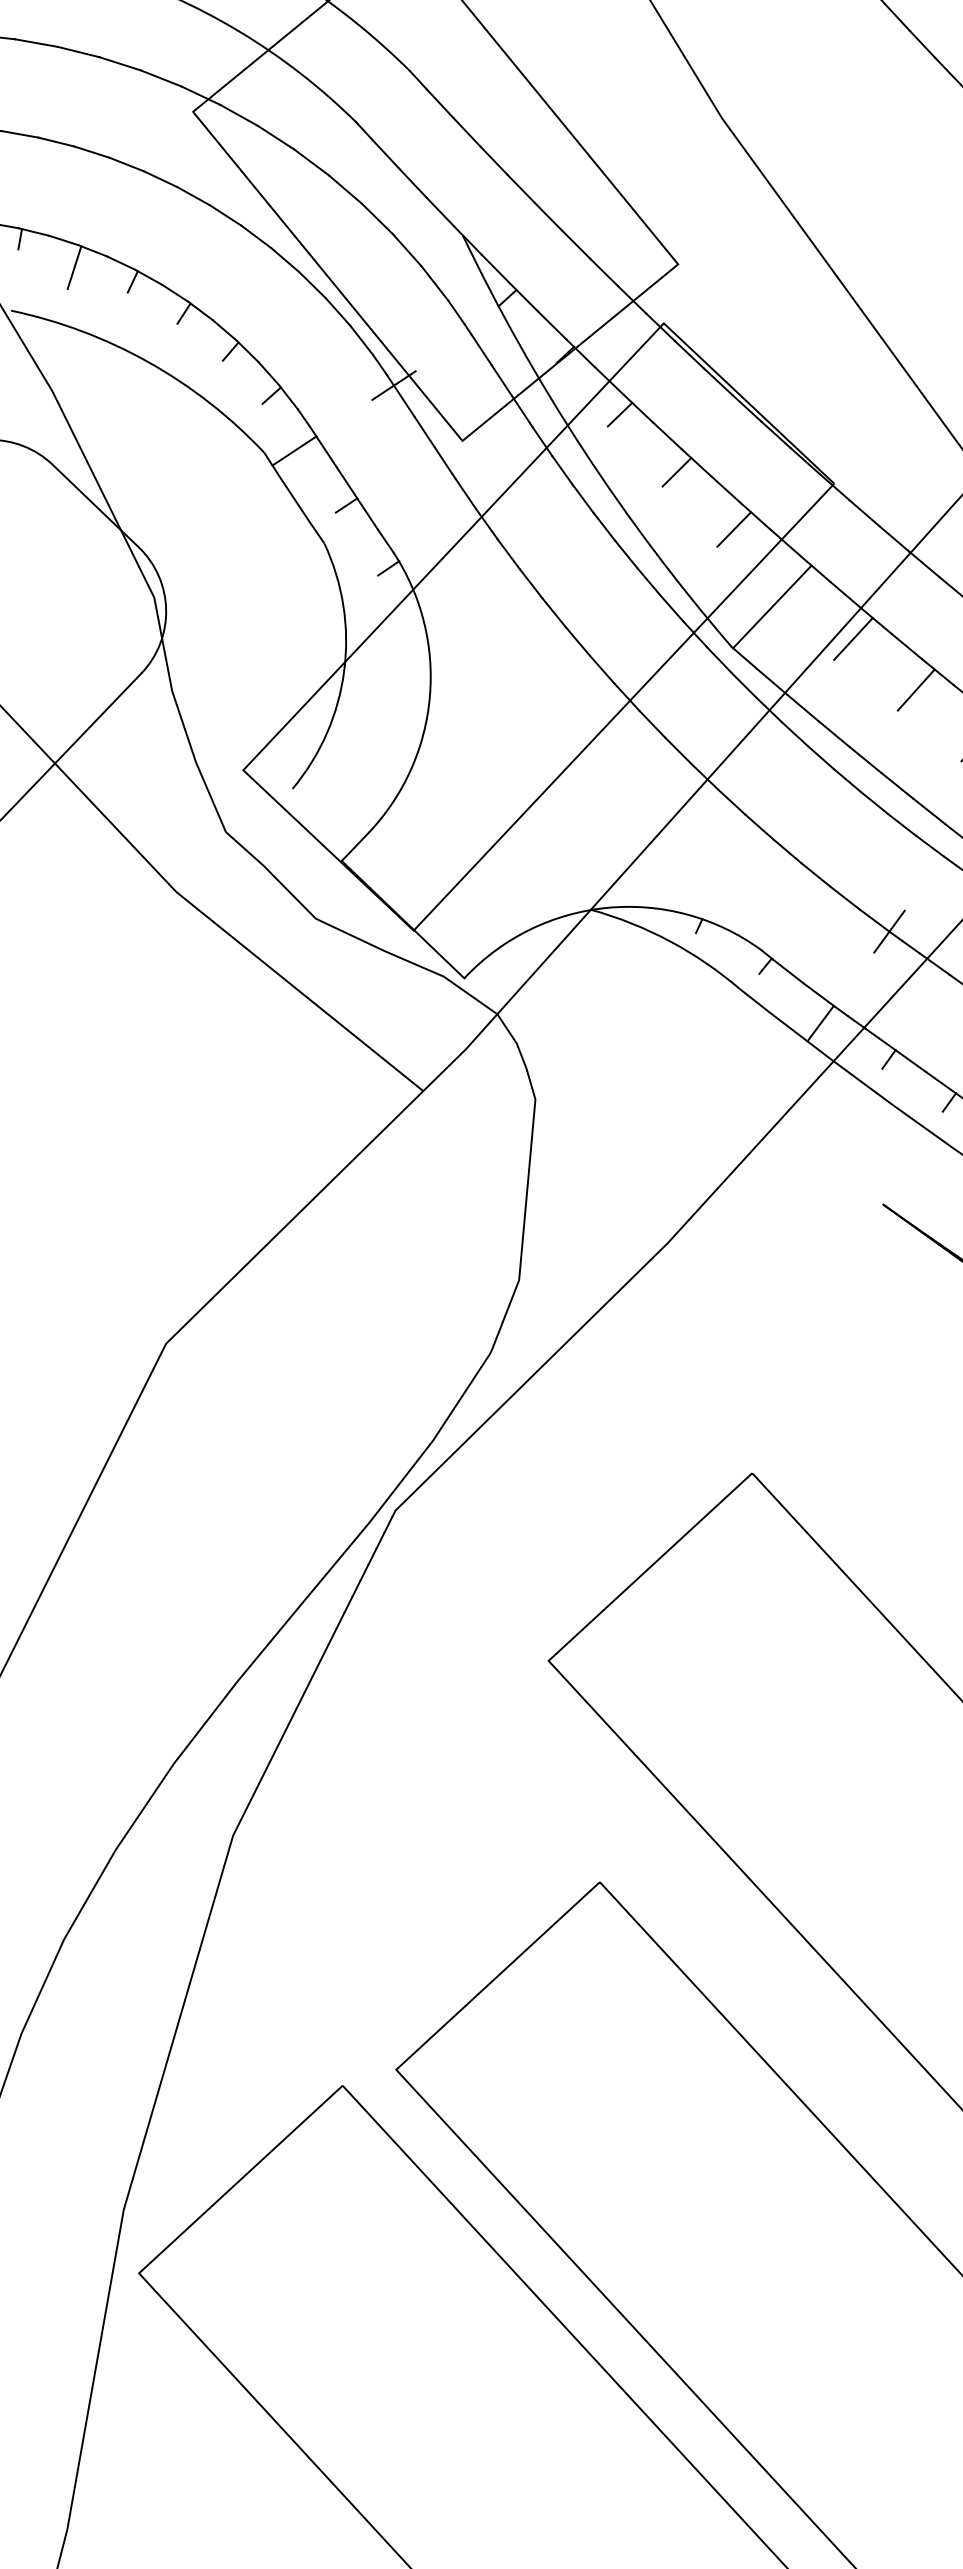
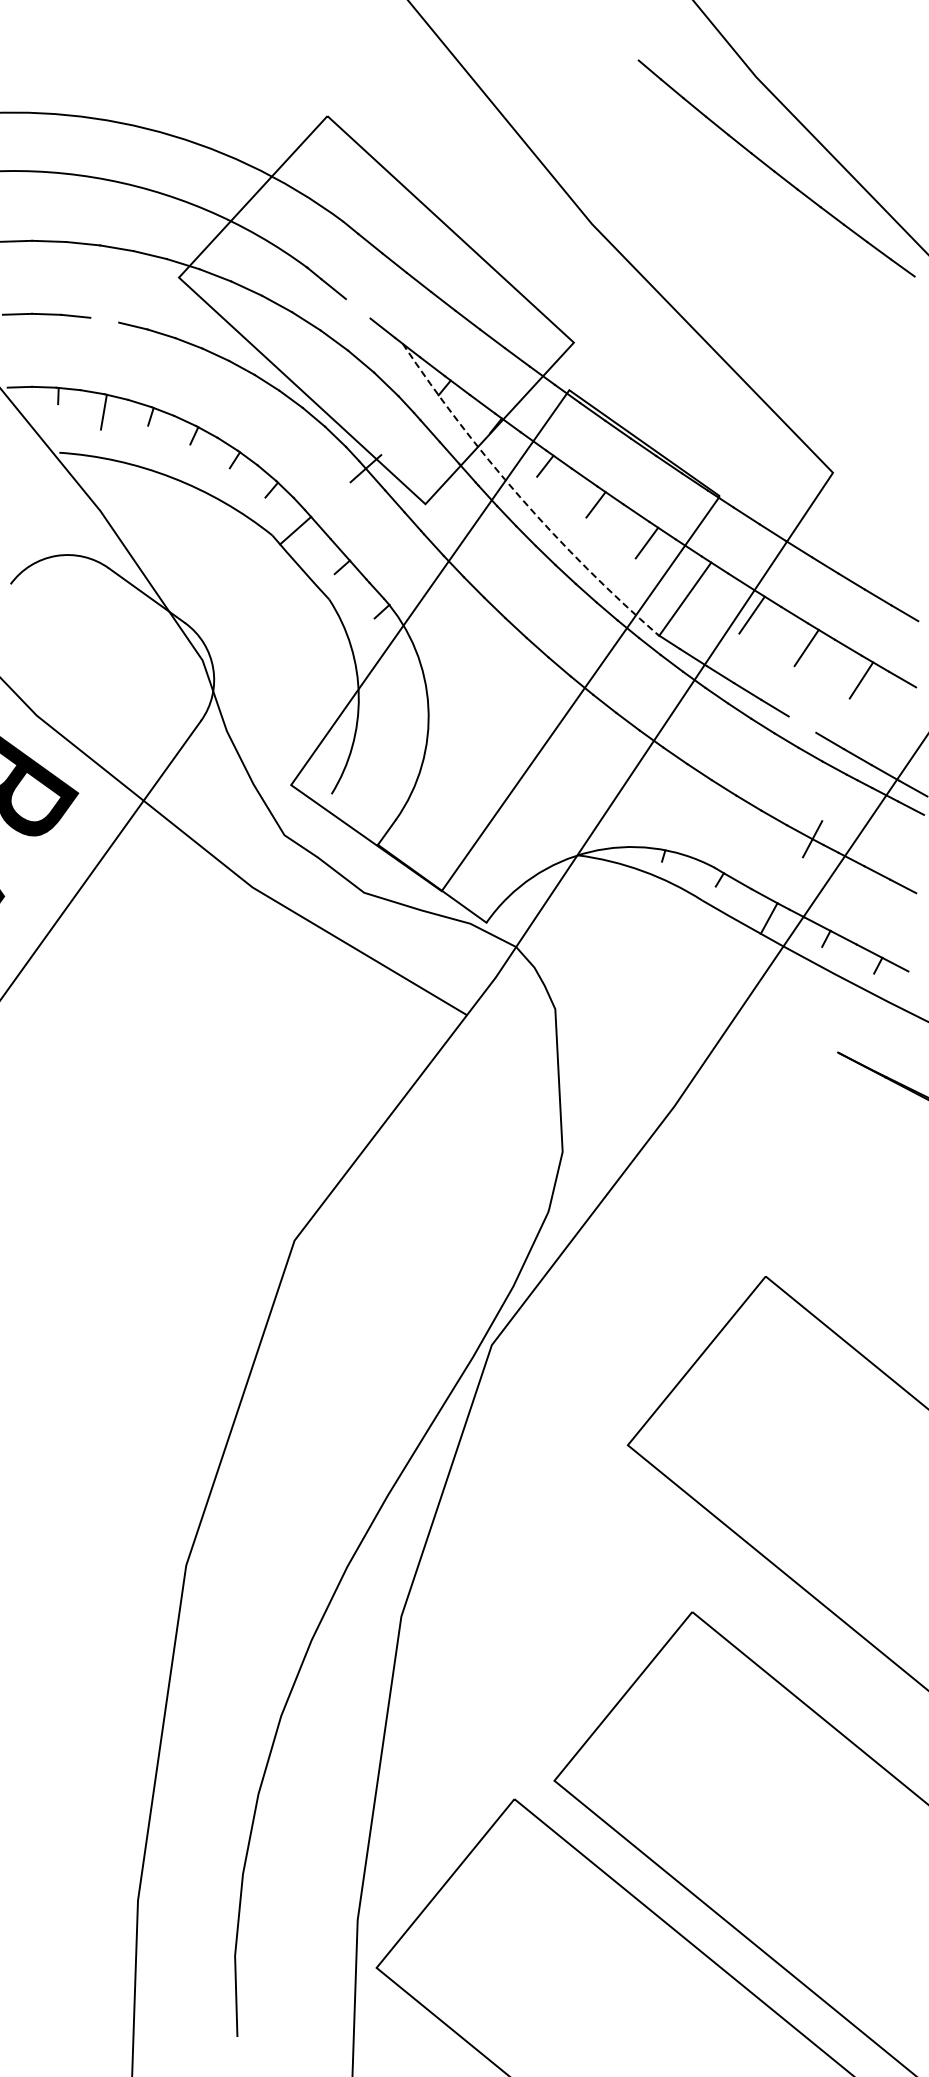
line: (91, 151) -> (104, 319), removed
line: (412, 182) -> (357, 308), removed
arc: (583, 449) -> (520, 497), solid -> dashed
line: (897, 785) -> (802, 724), removed

